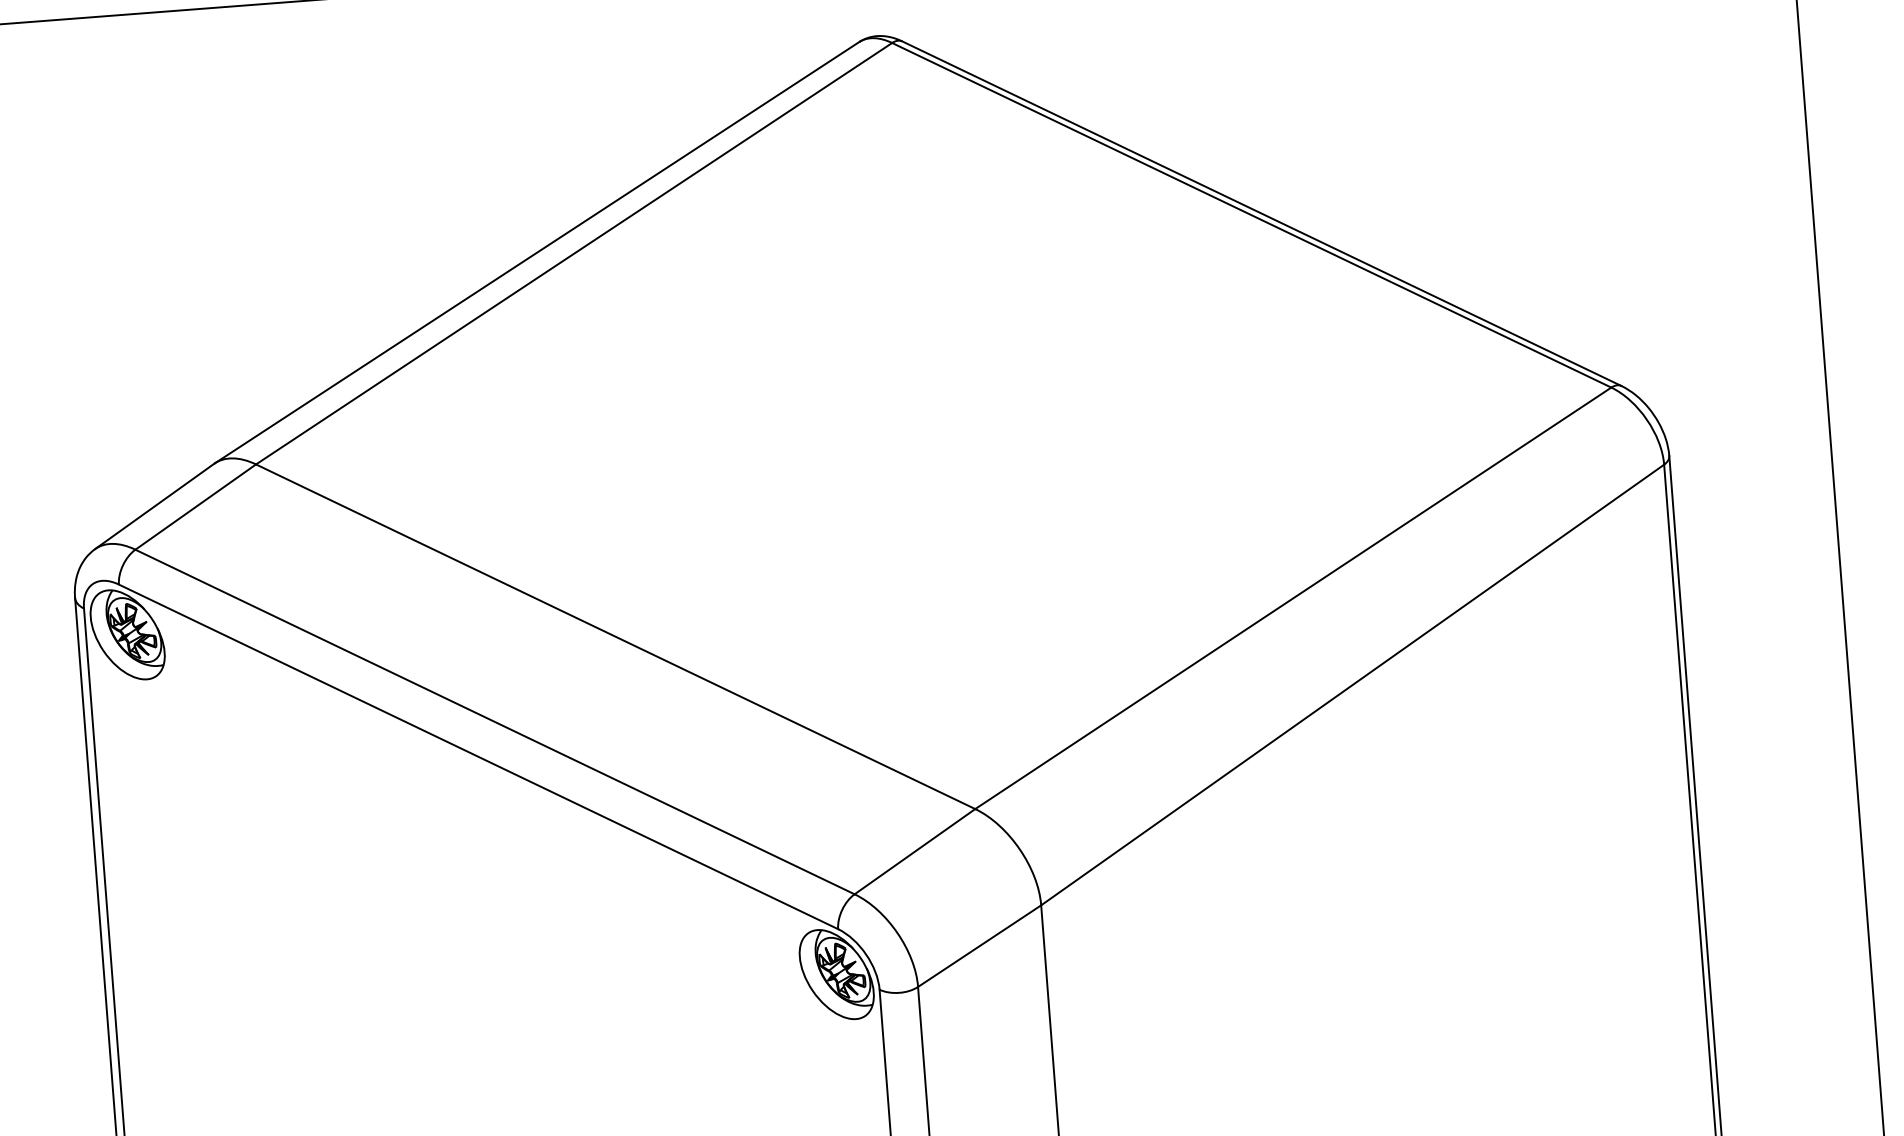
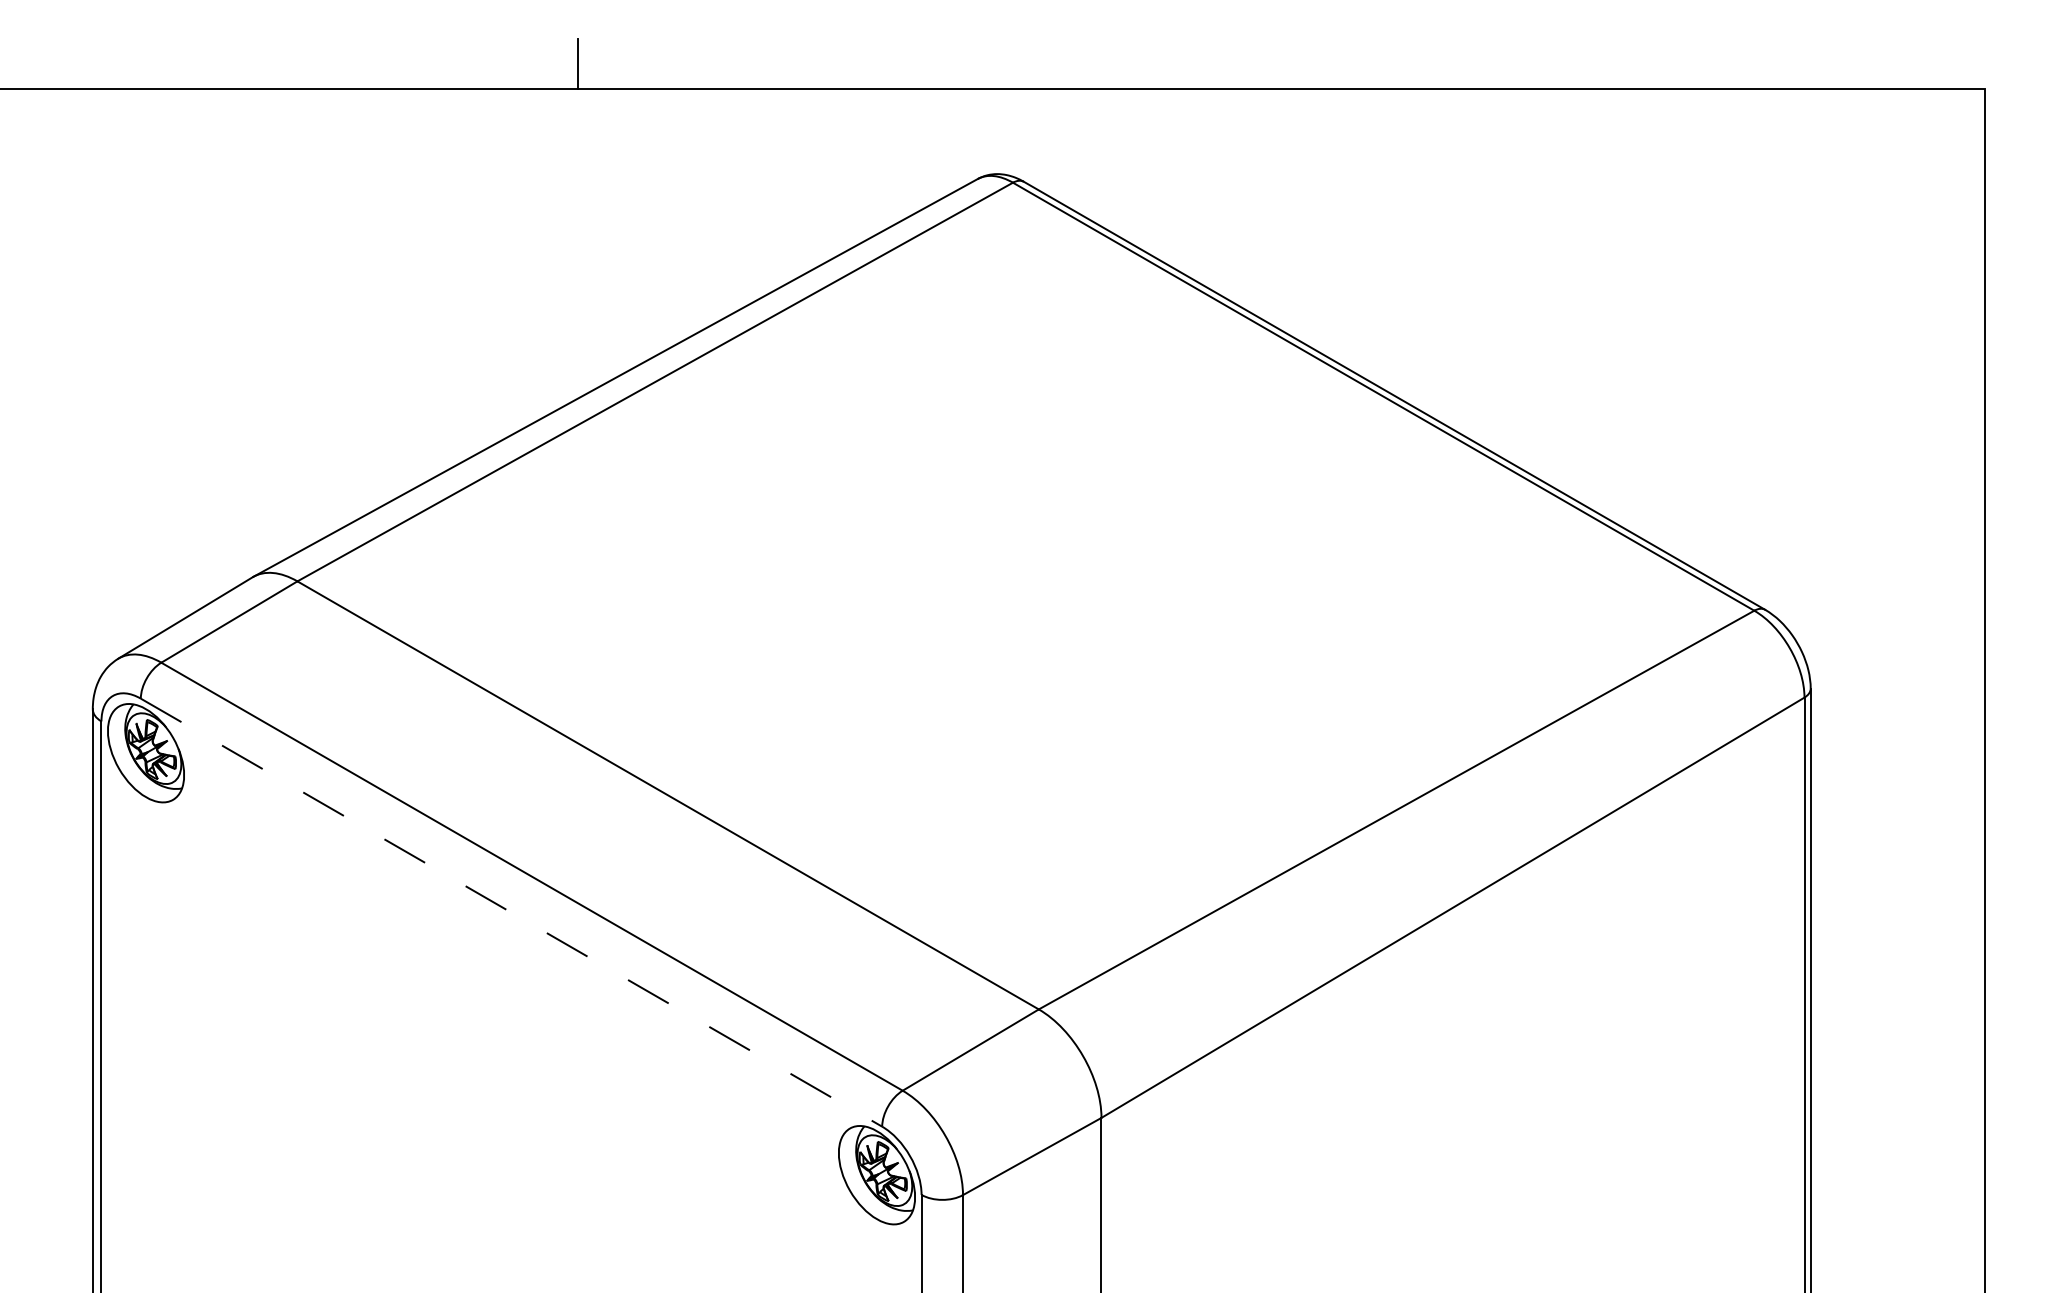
line: (478, 756) -> (511, 912), solid -> dashed

